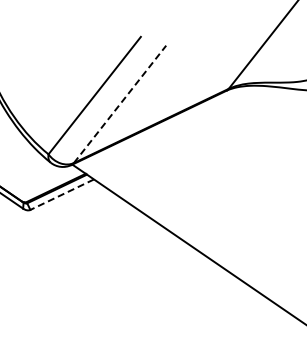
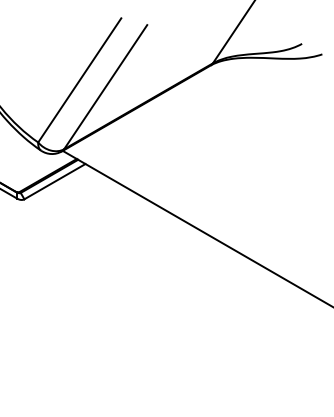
line: (119, 104) -> (105, 87), dashed -> solid
line: (61, 194) -> (54, 181), dashed -> solid

